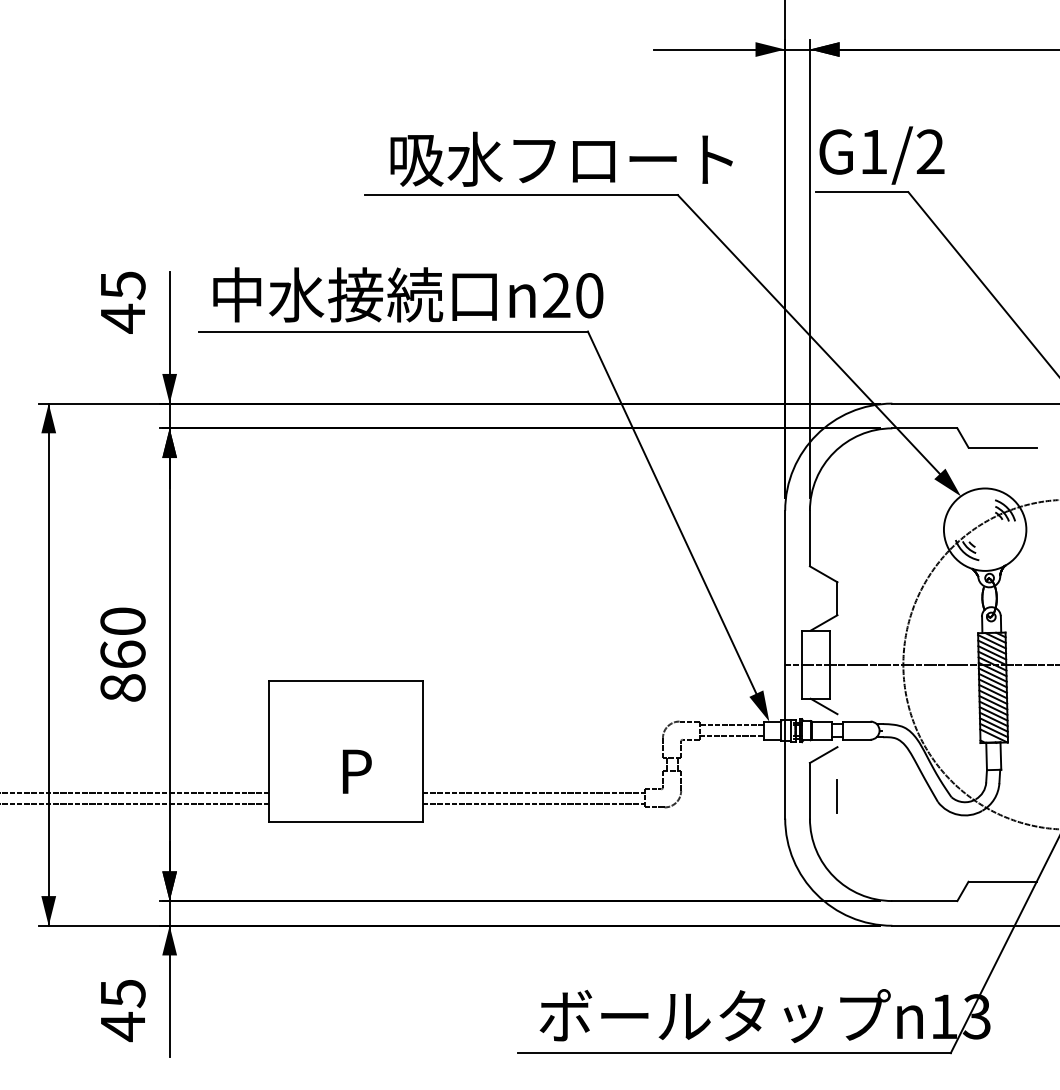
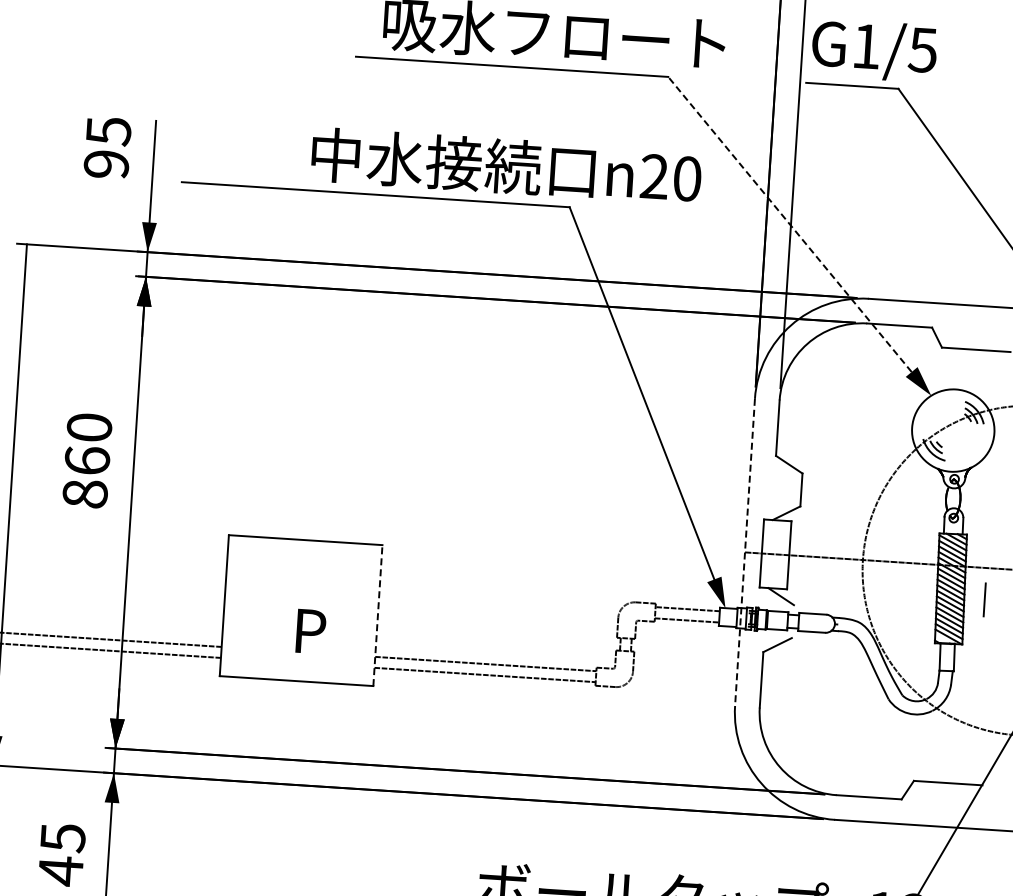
text: (930, 151) -> (923, 49), G1/2 -> G1/5
text: (408, 294) -> (506, 166), moved
text: (122, 318) -> (106, 164), 45 -> 95
line: (808, 334) -> (789, 224), solid -> dashed
fill: (48, 418) -> (25, 259), removed
text: (122, 654) -> (86, 460), moved
line: (785, 664) -> (745, 552), solid -> dashed
line: (422, 751) -> (377, 615), solid -> dashed
line: (836, 796) -> (983, 599), moved

